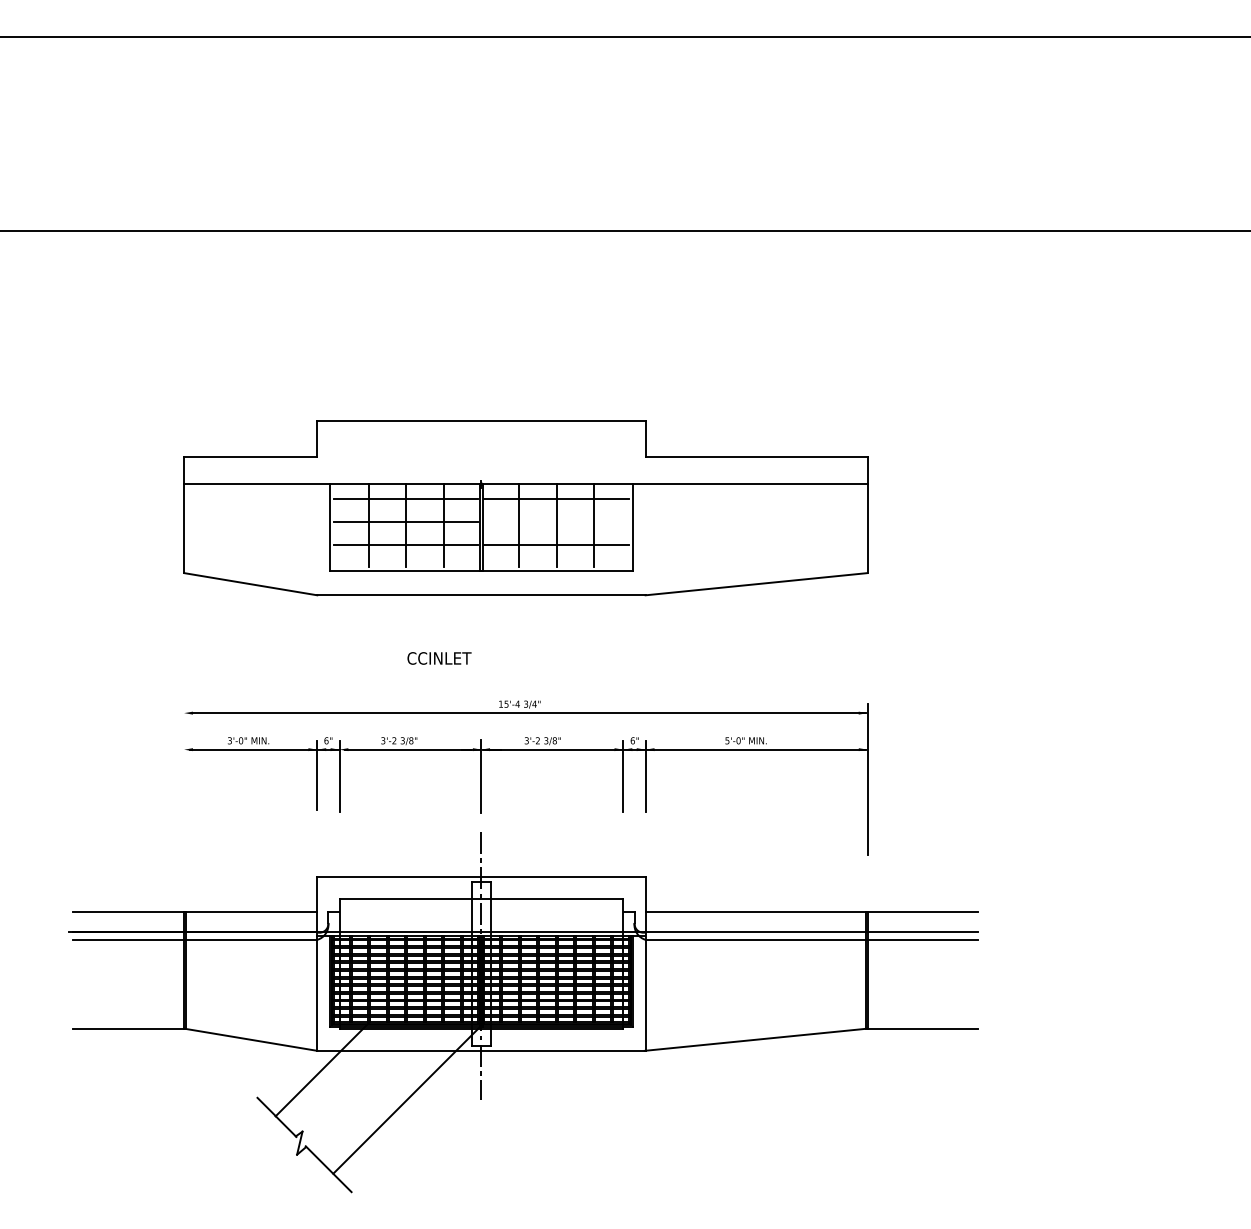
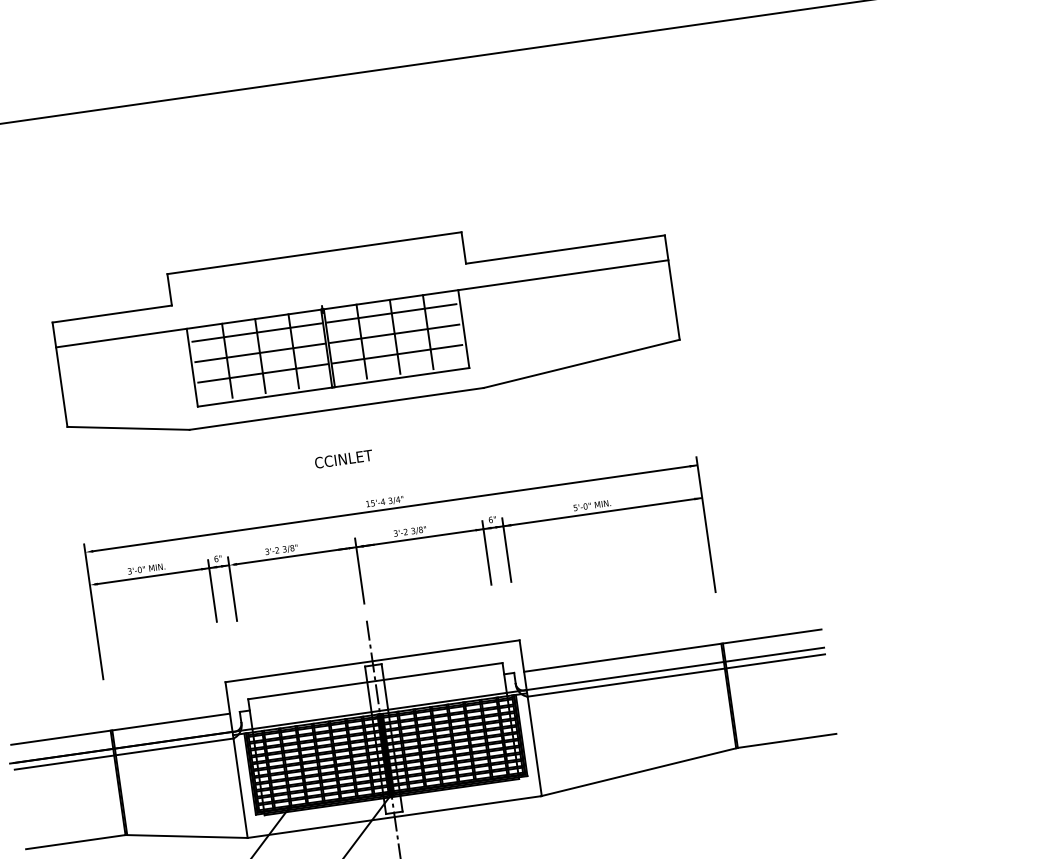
line: (556, 522) -> (394, 334), added
text: (439, 658) -> (343, 459), moved
line: (184, 779) -> (94, 611), added

